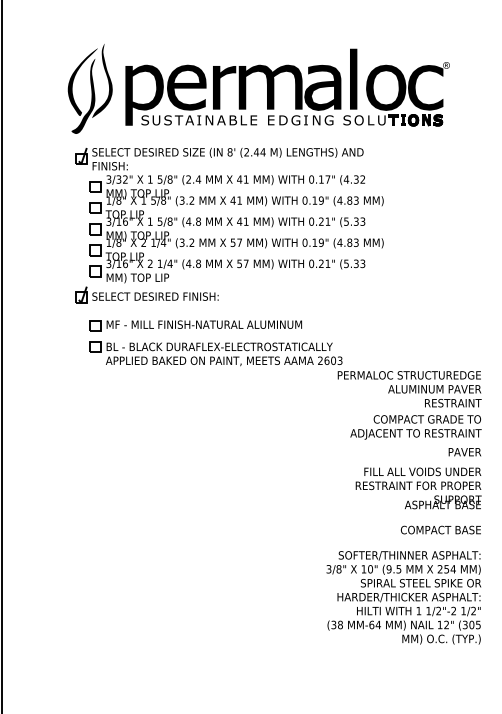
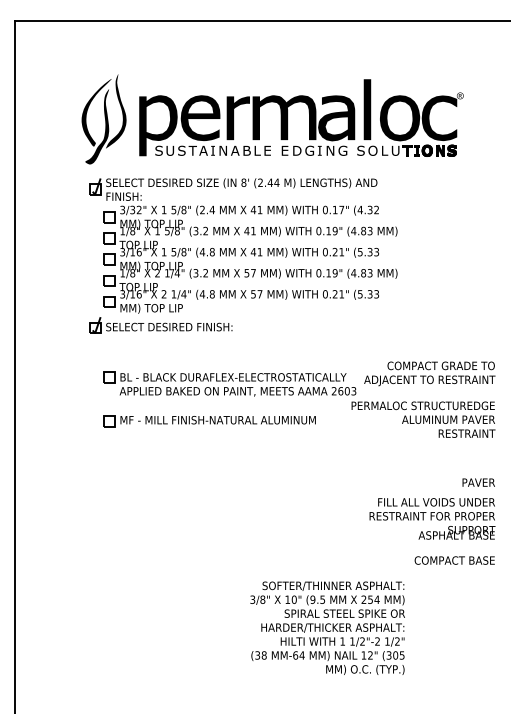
part: (195, 326) -> (209, 421), moved
text: (415, 427) -> (429, 373), moved
text: (403, 597) -> (327, 627), moved

